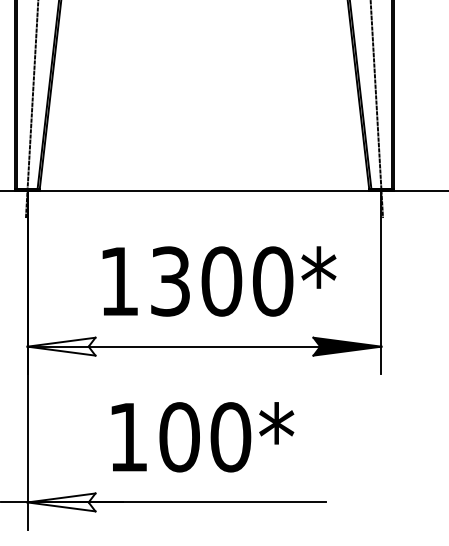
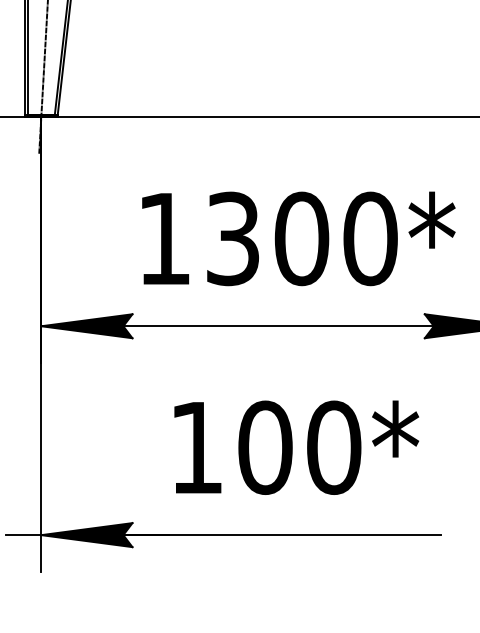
fill: (61, 346) -> (86, 326), added
text: (202, 437) -> (296, 448), moved
fill: (61, 502) -> (86, 535), added

